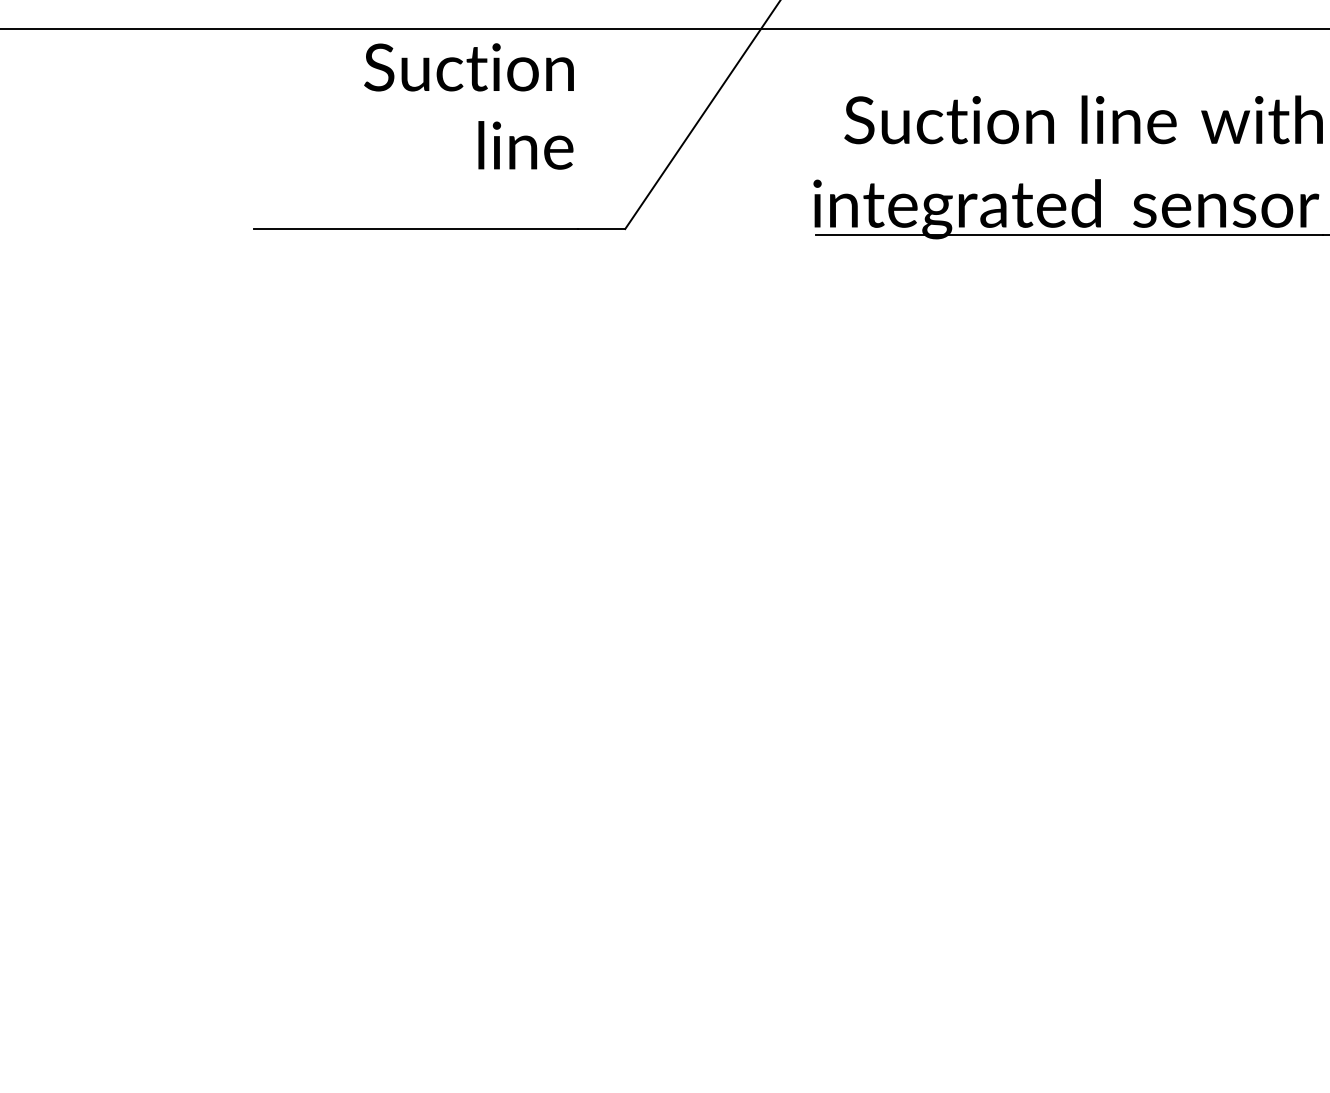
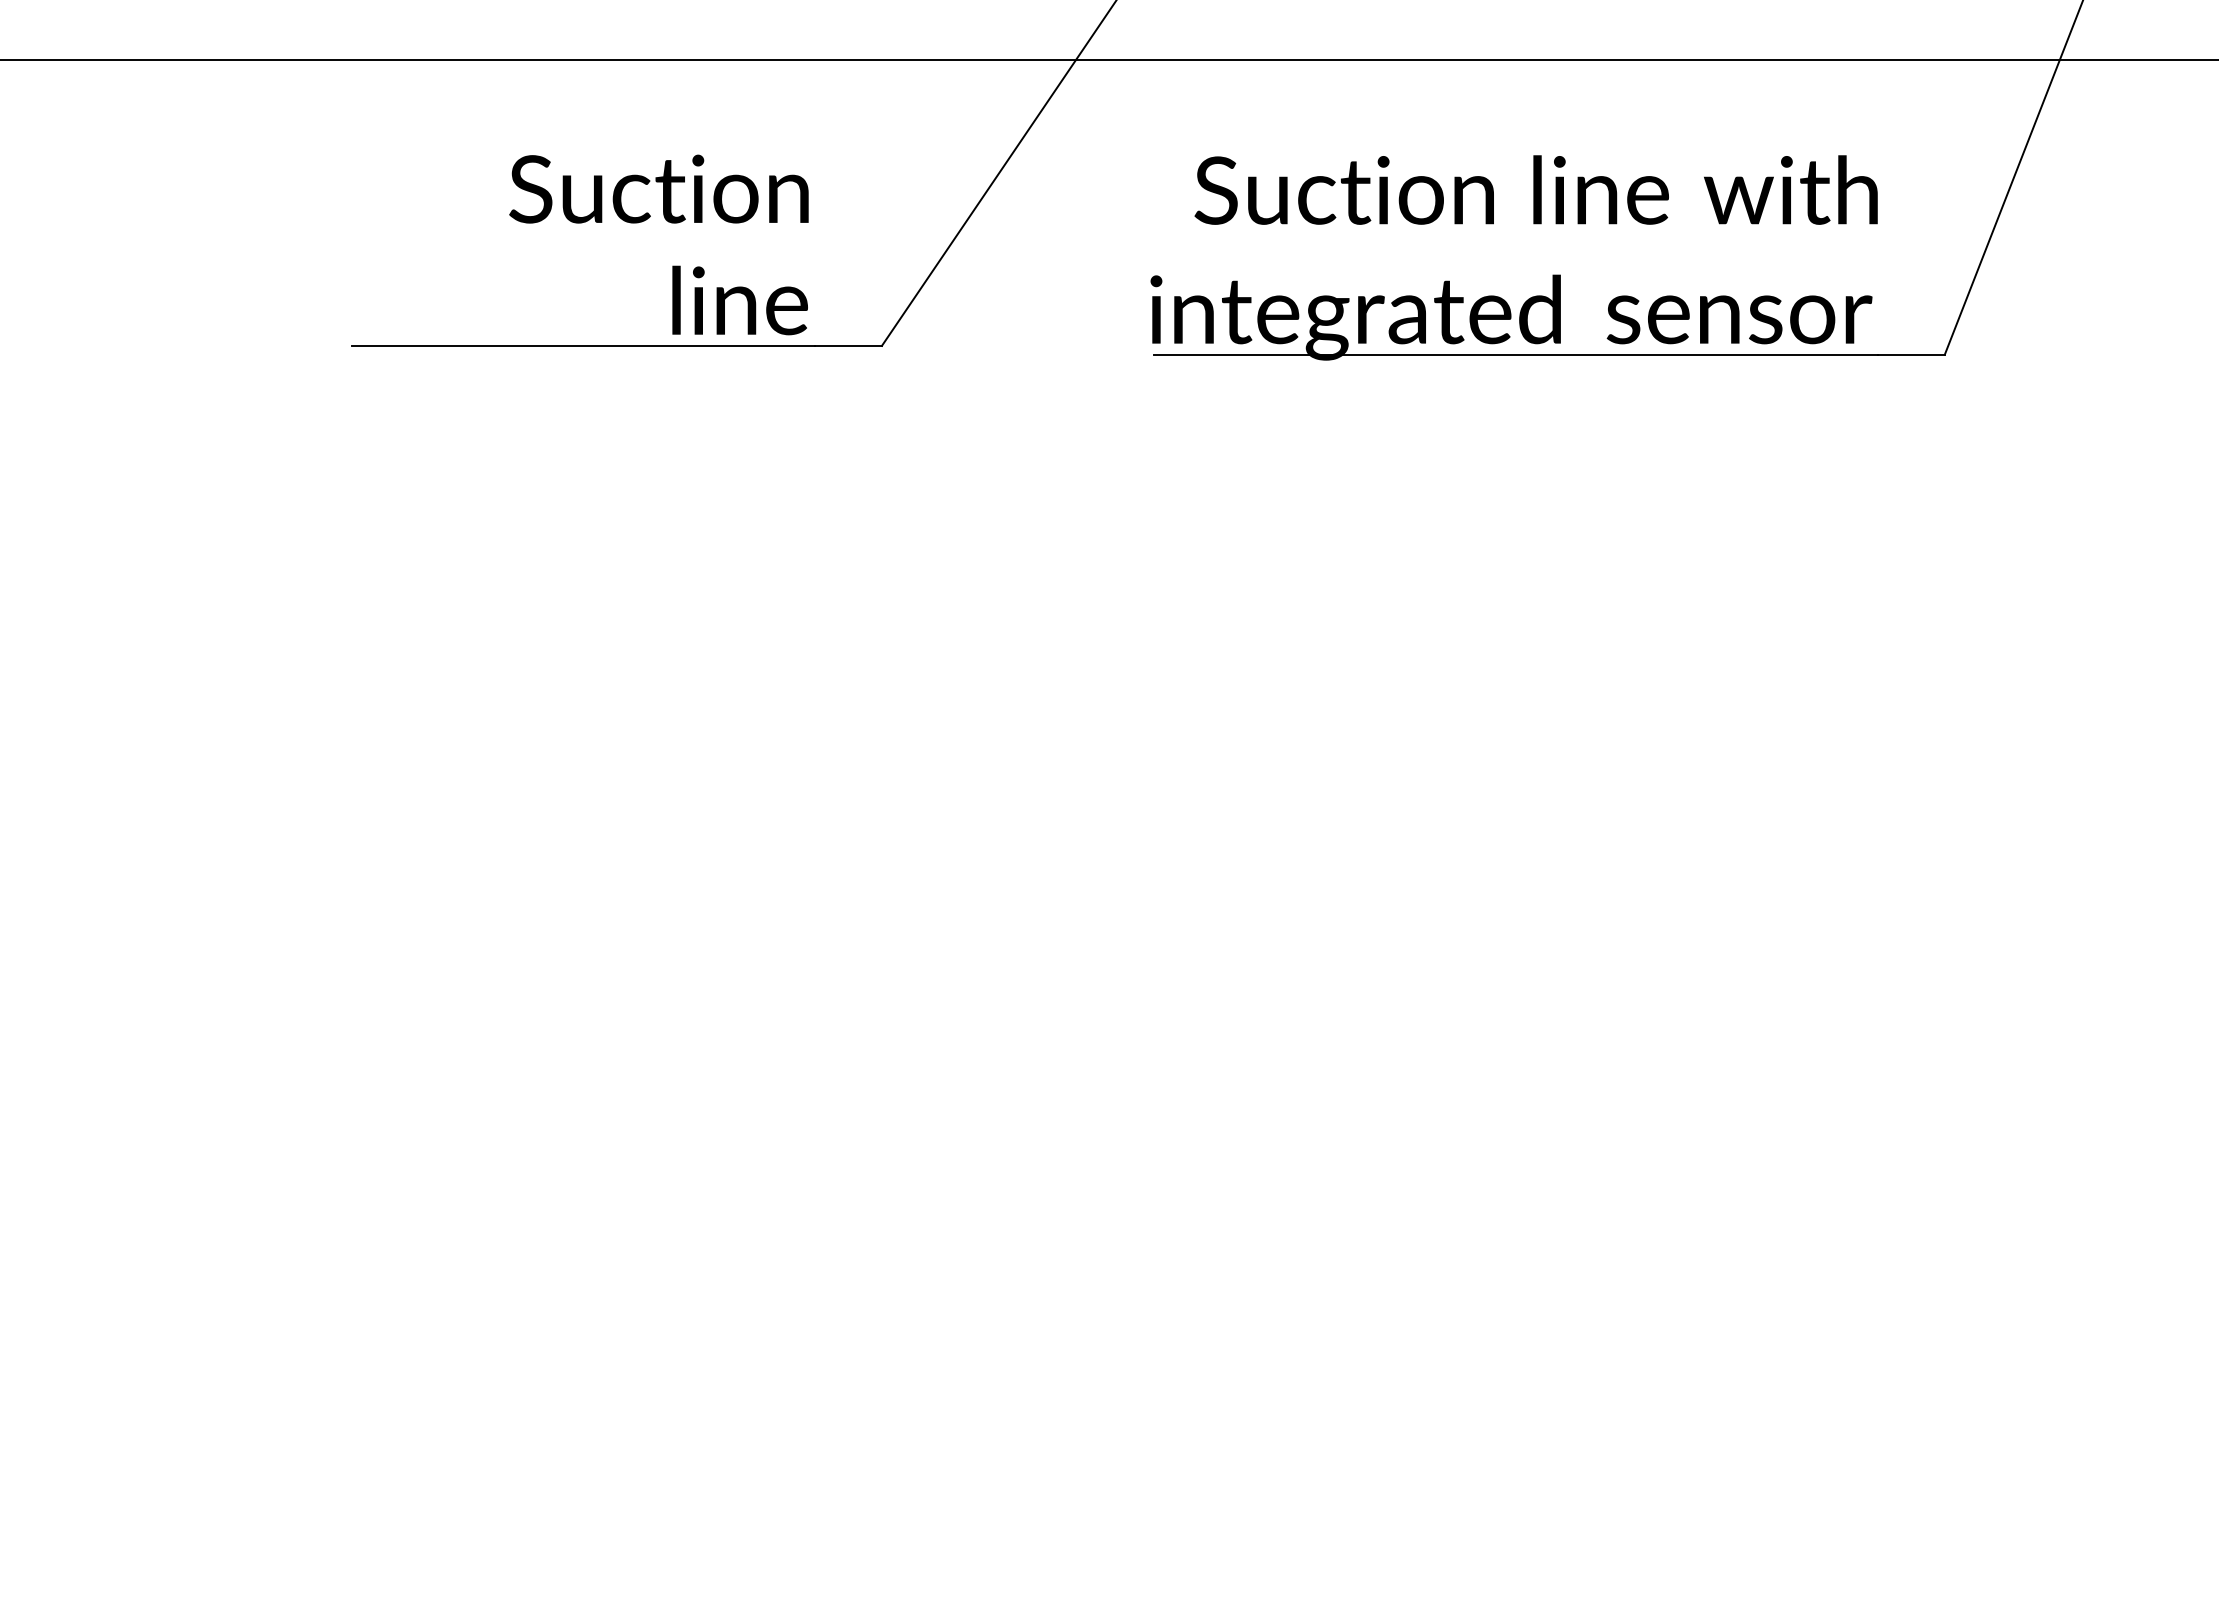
text: (468, 106) -> (658, 244), moved

